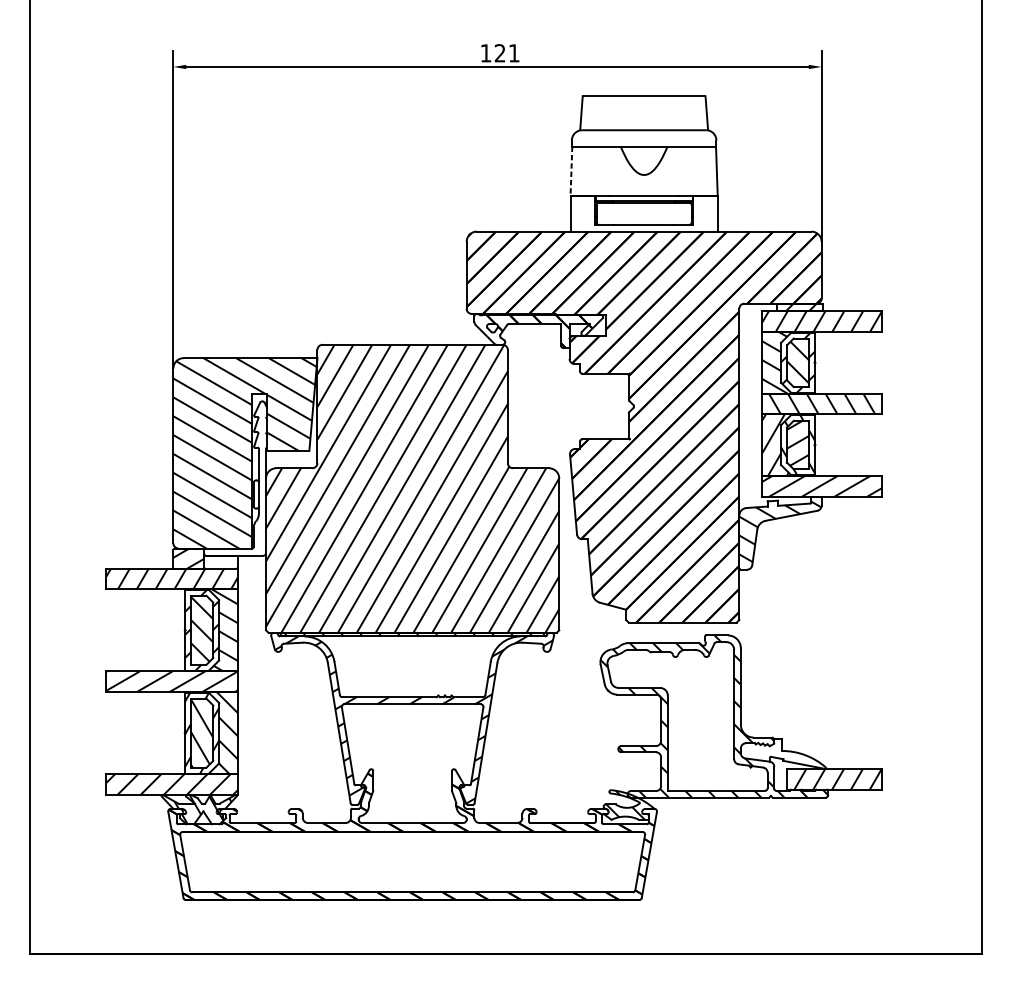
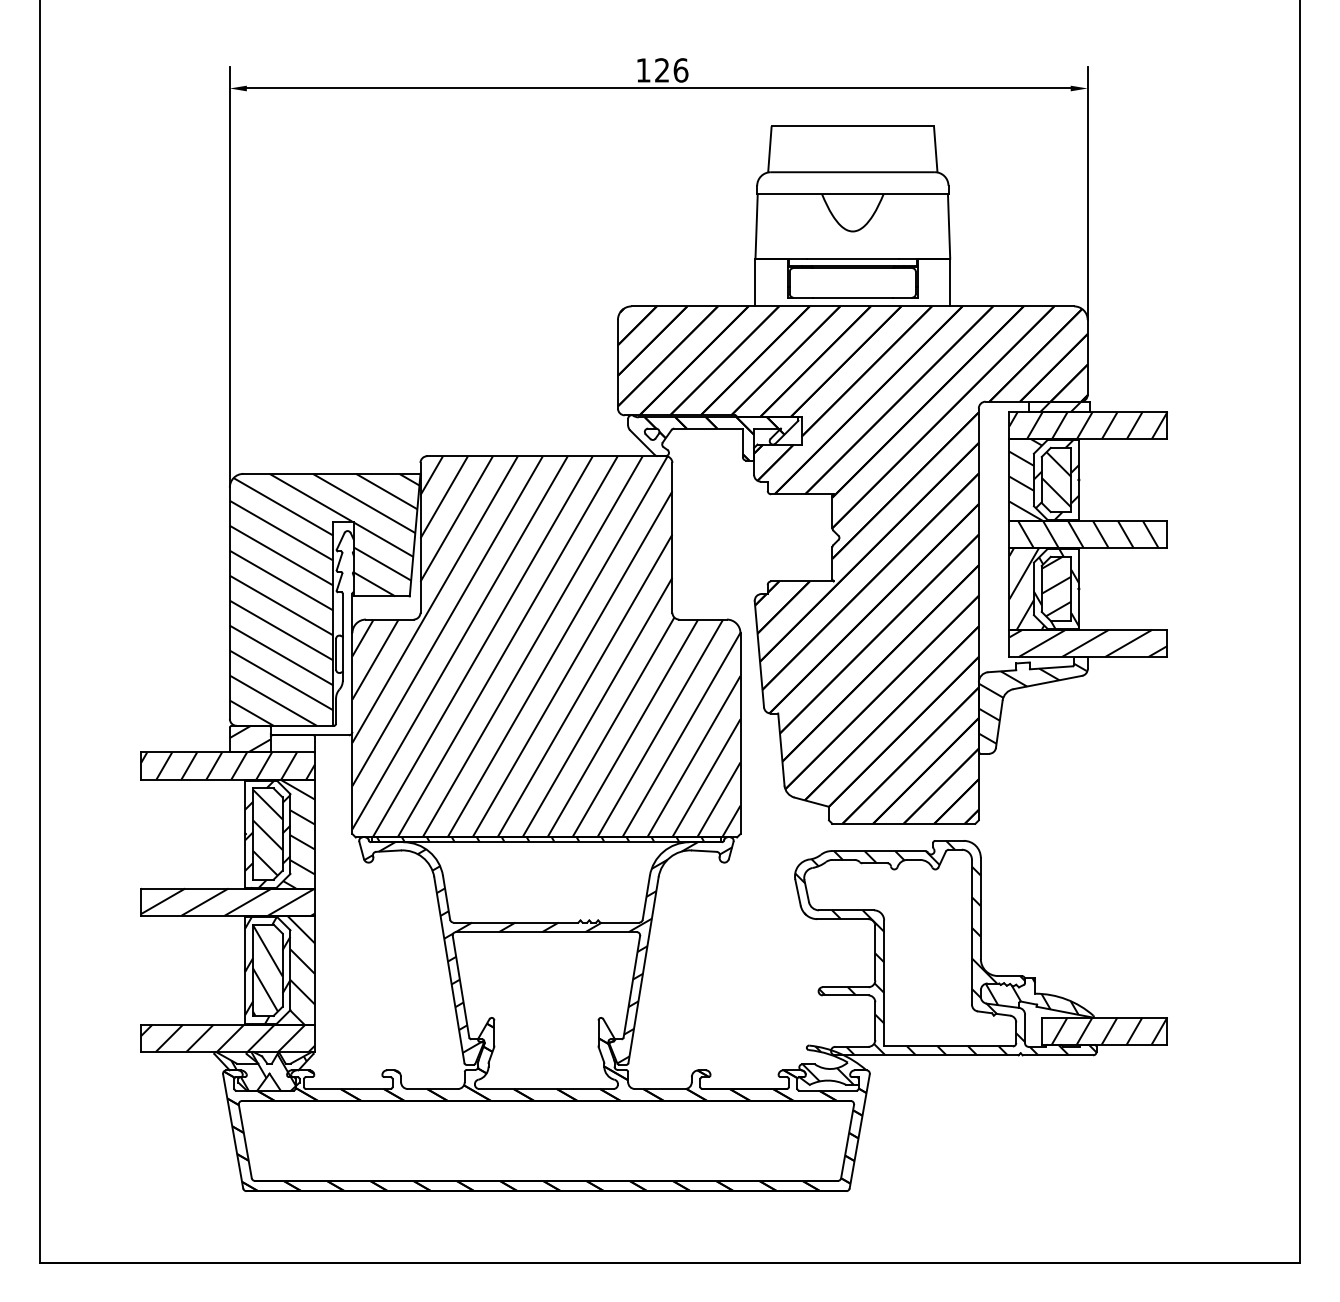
text: (513, 53) -> (680, 70), 121 -> 126
line: (571, 171) -> (756, 226), dashed -> solid
hatch: (779, 753) -> (1031, 996), added

